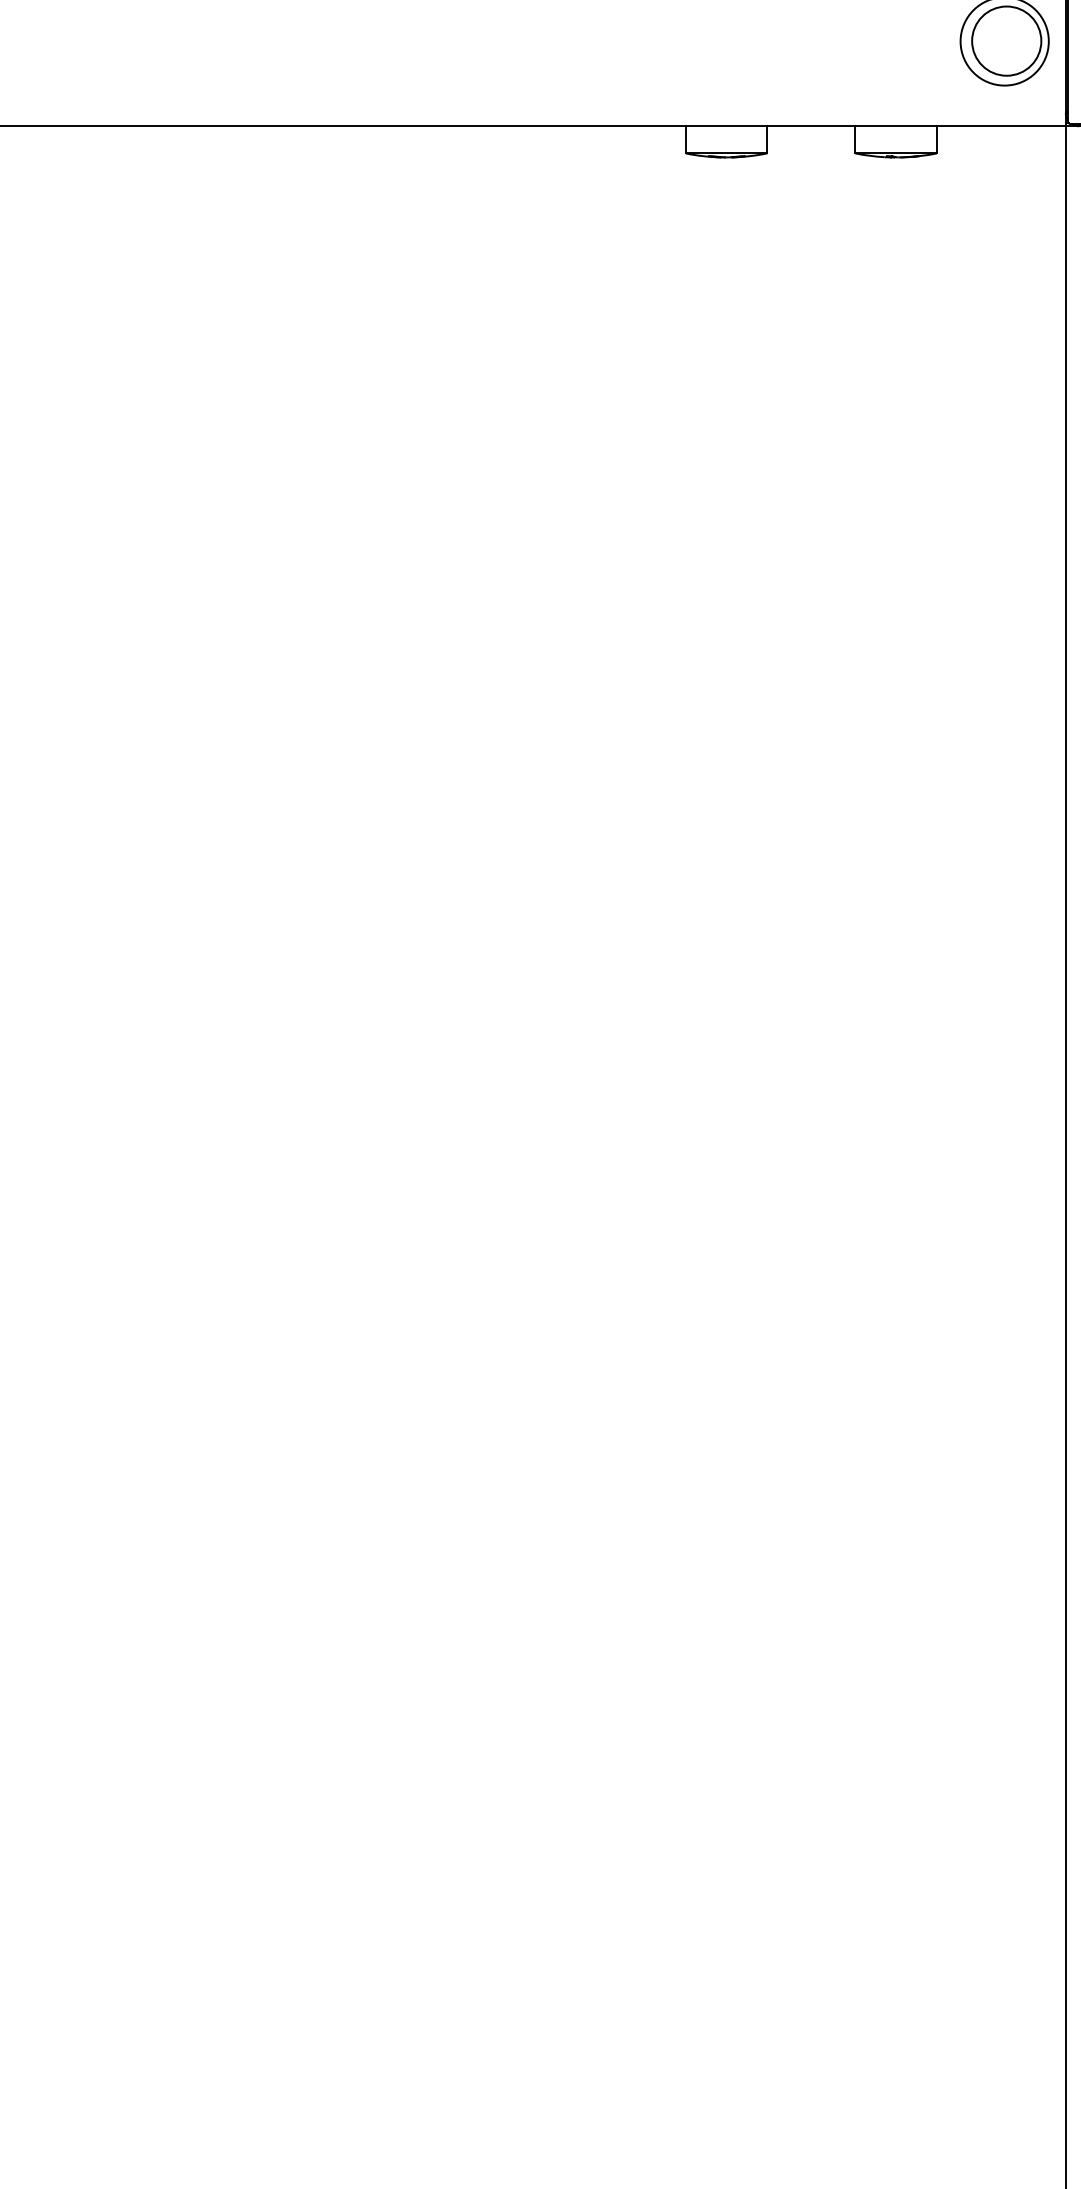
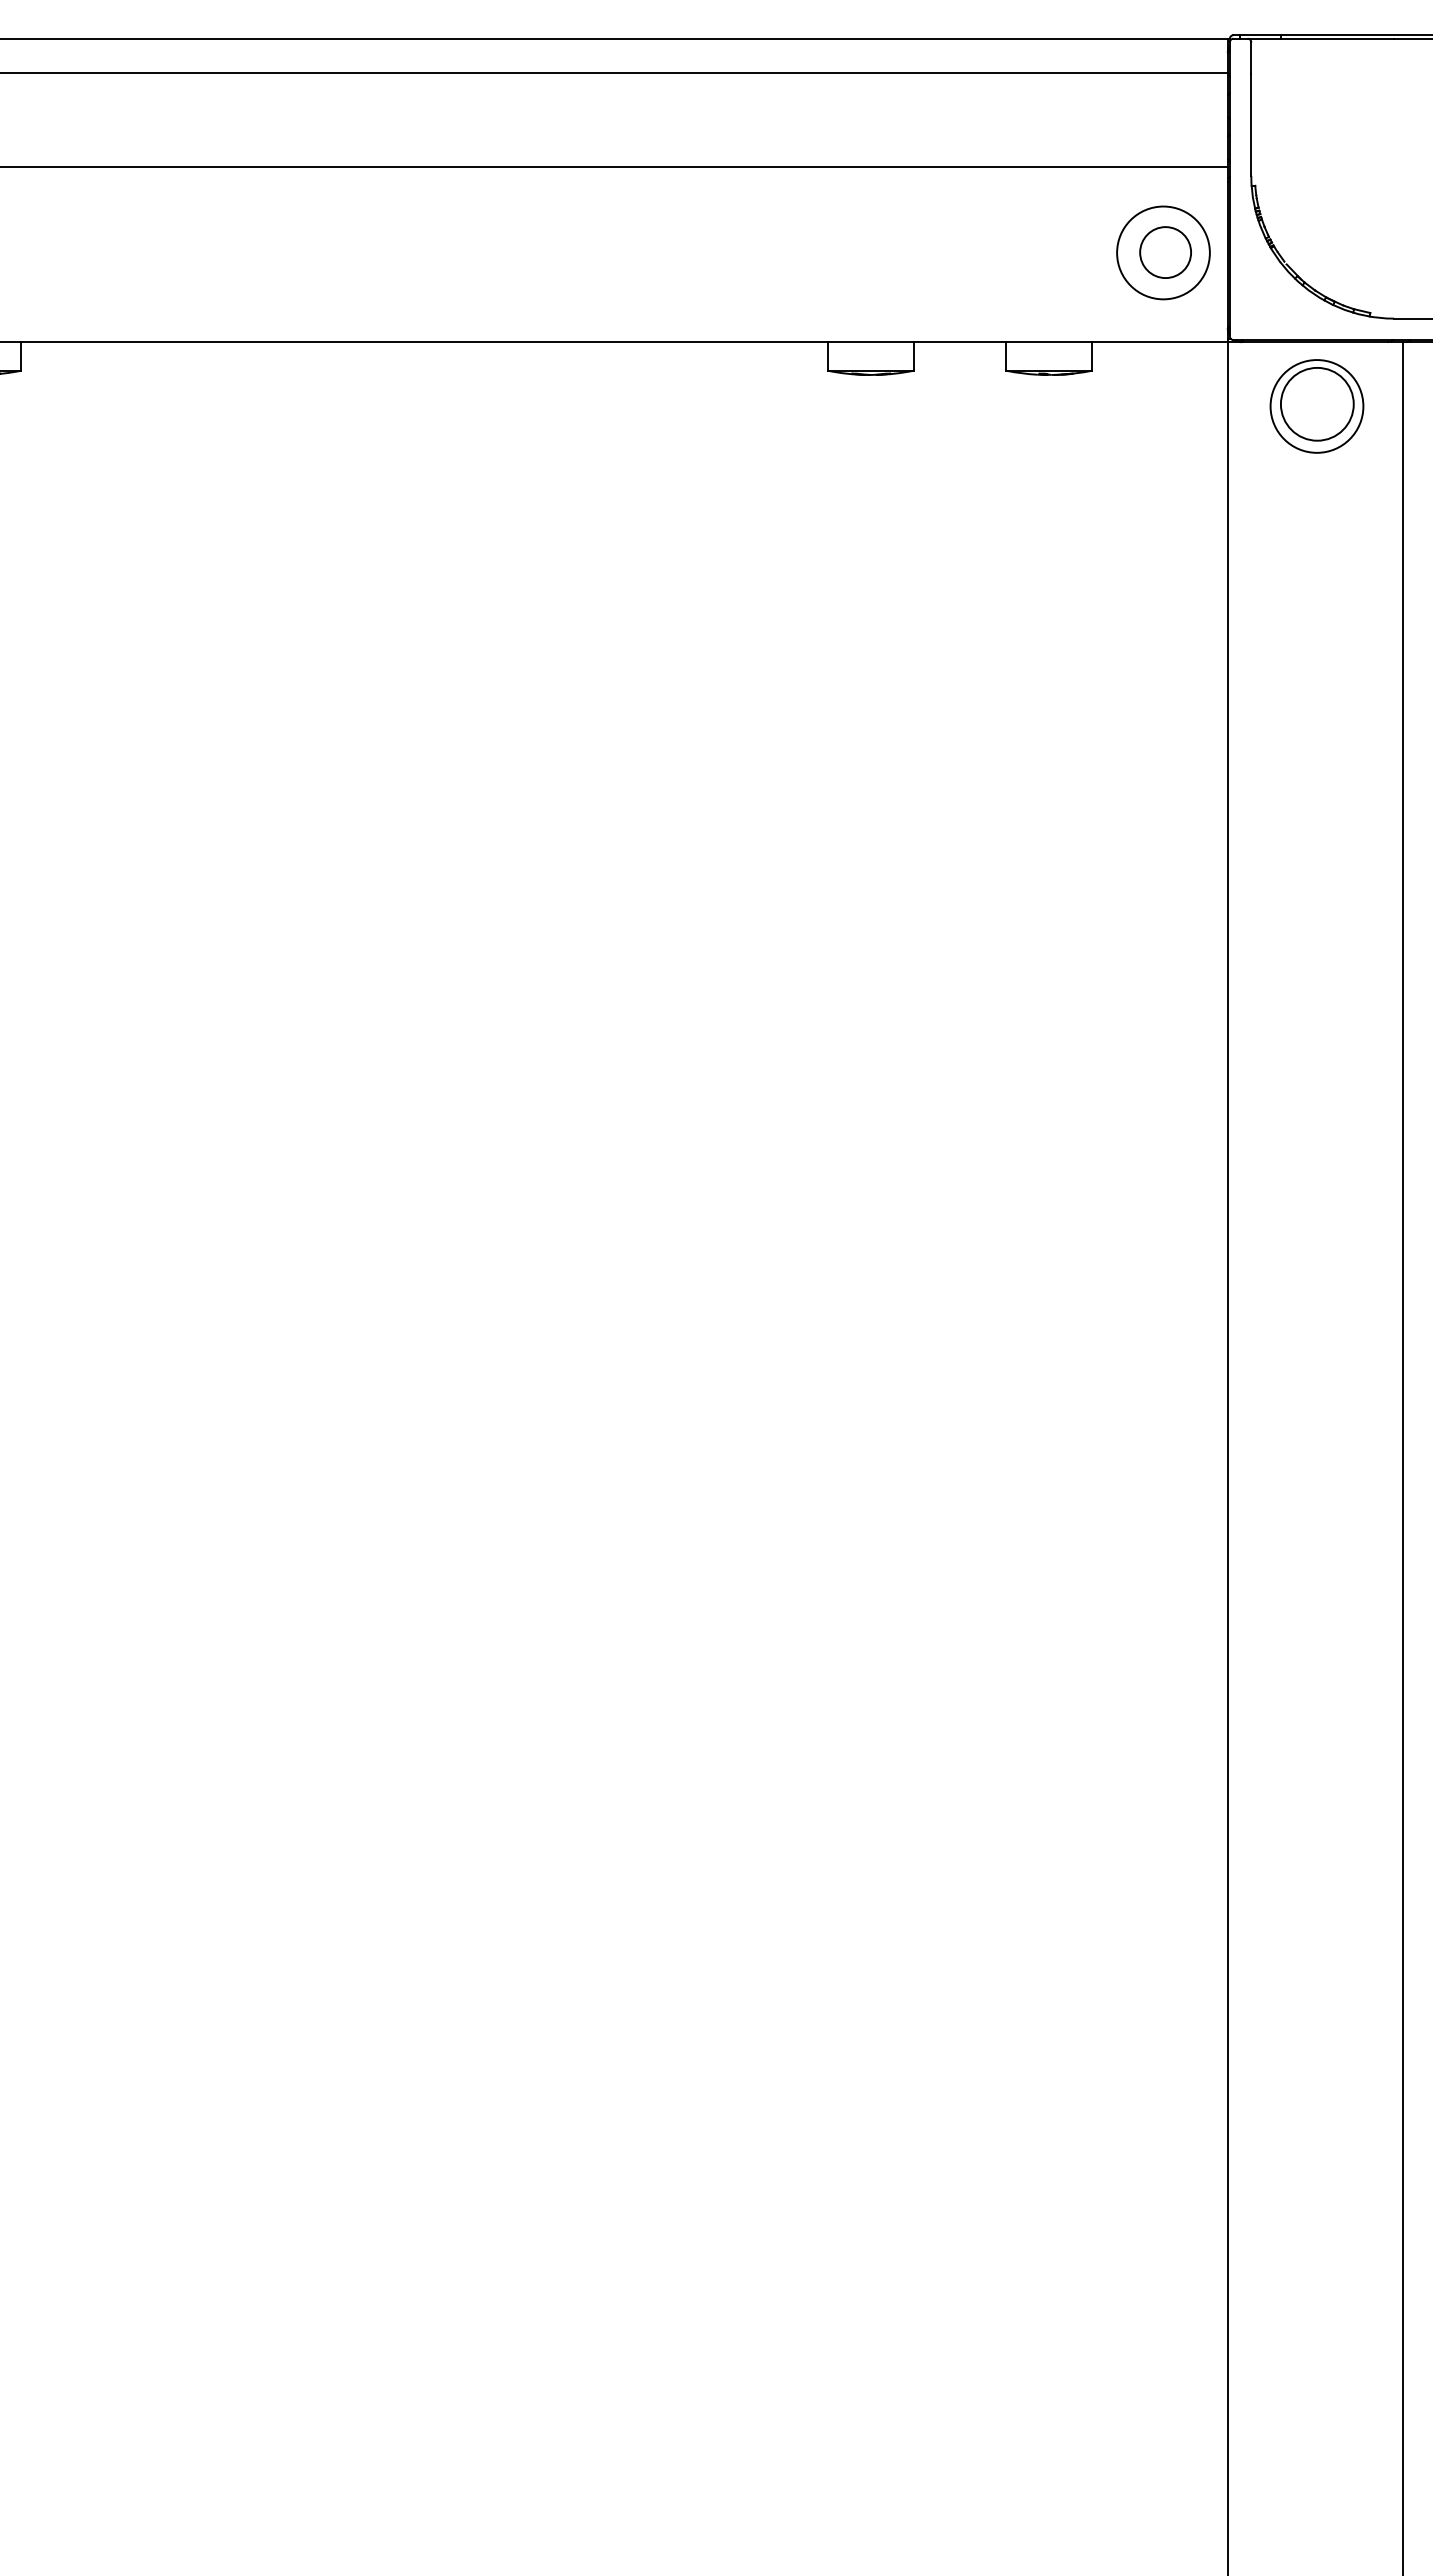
circle: (1006, 41) -> (1165, 252), size x0.7

